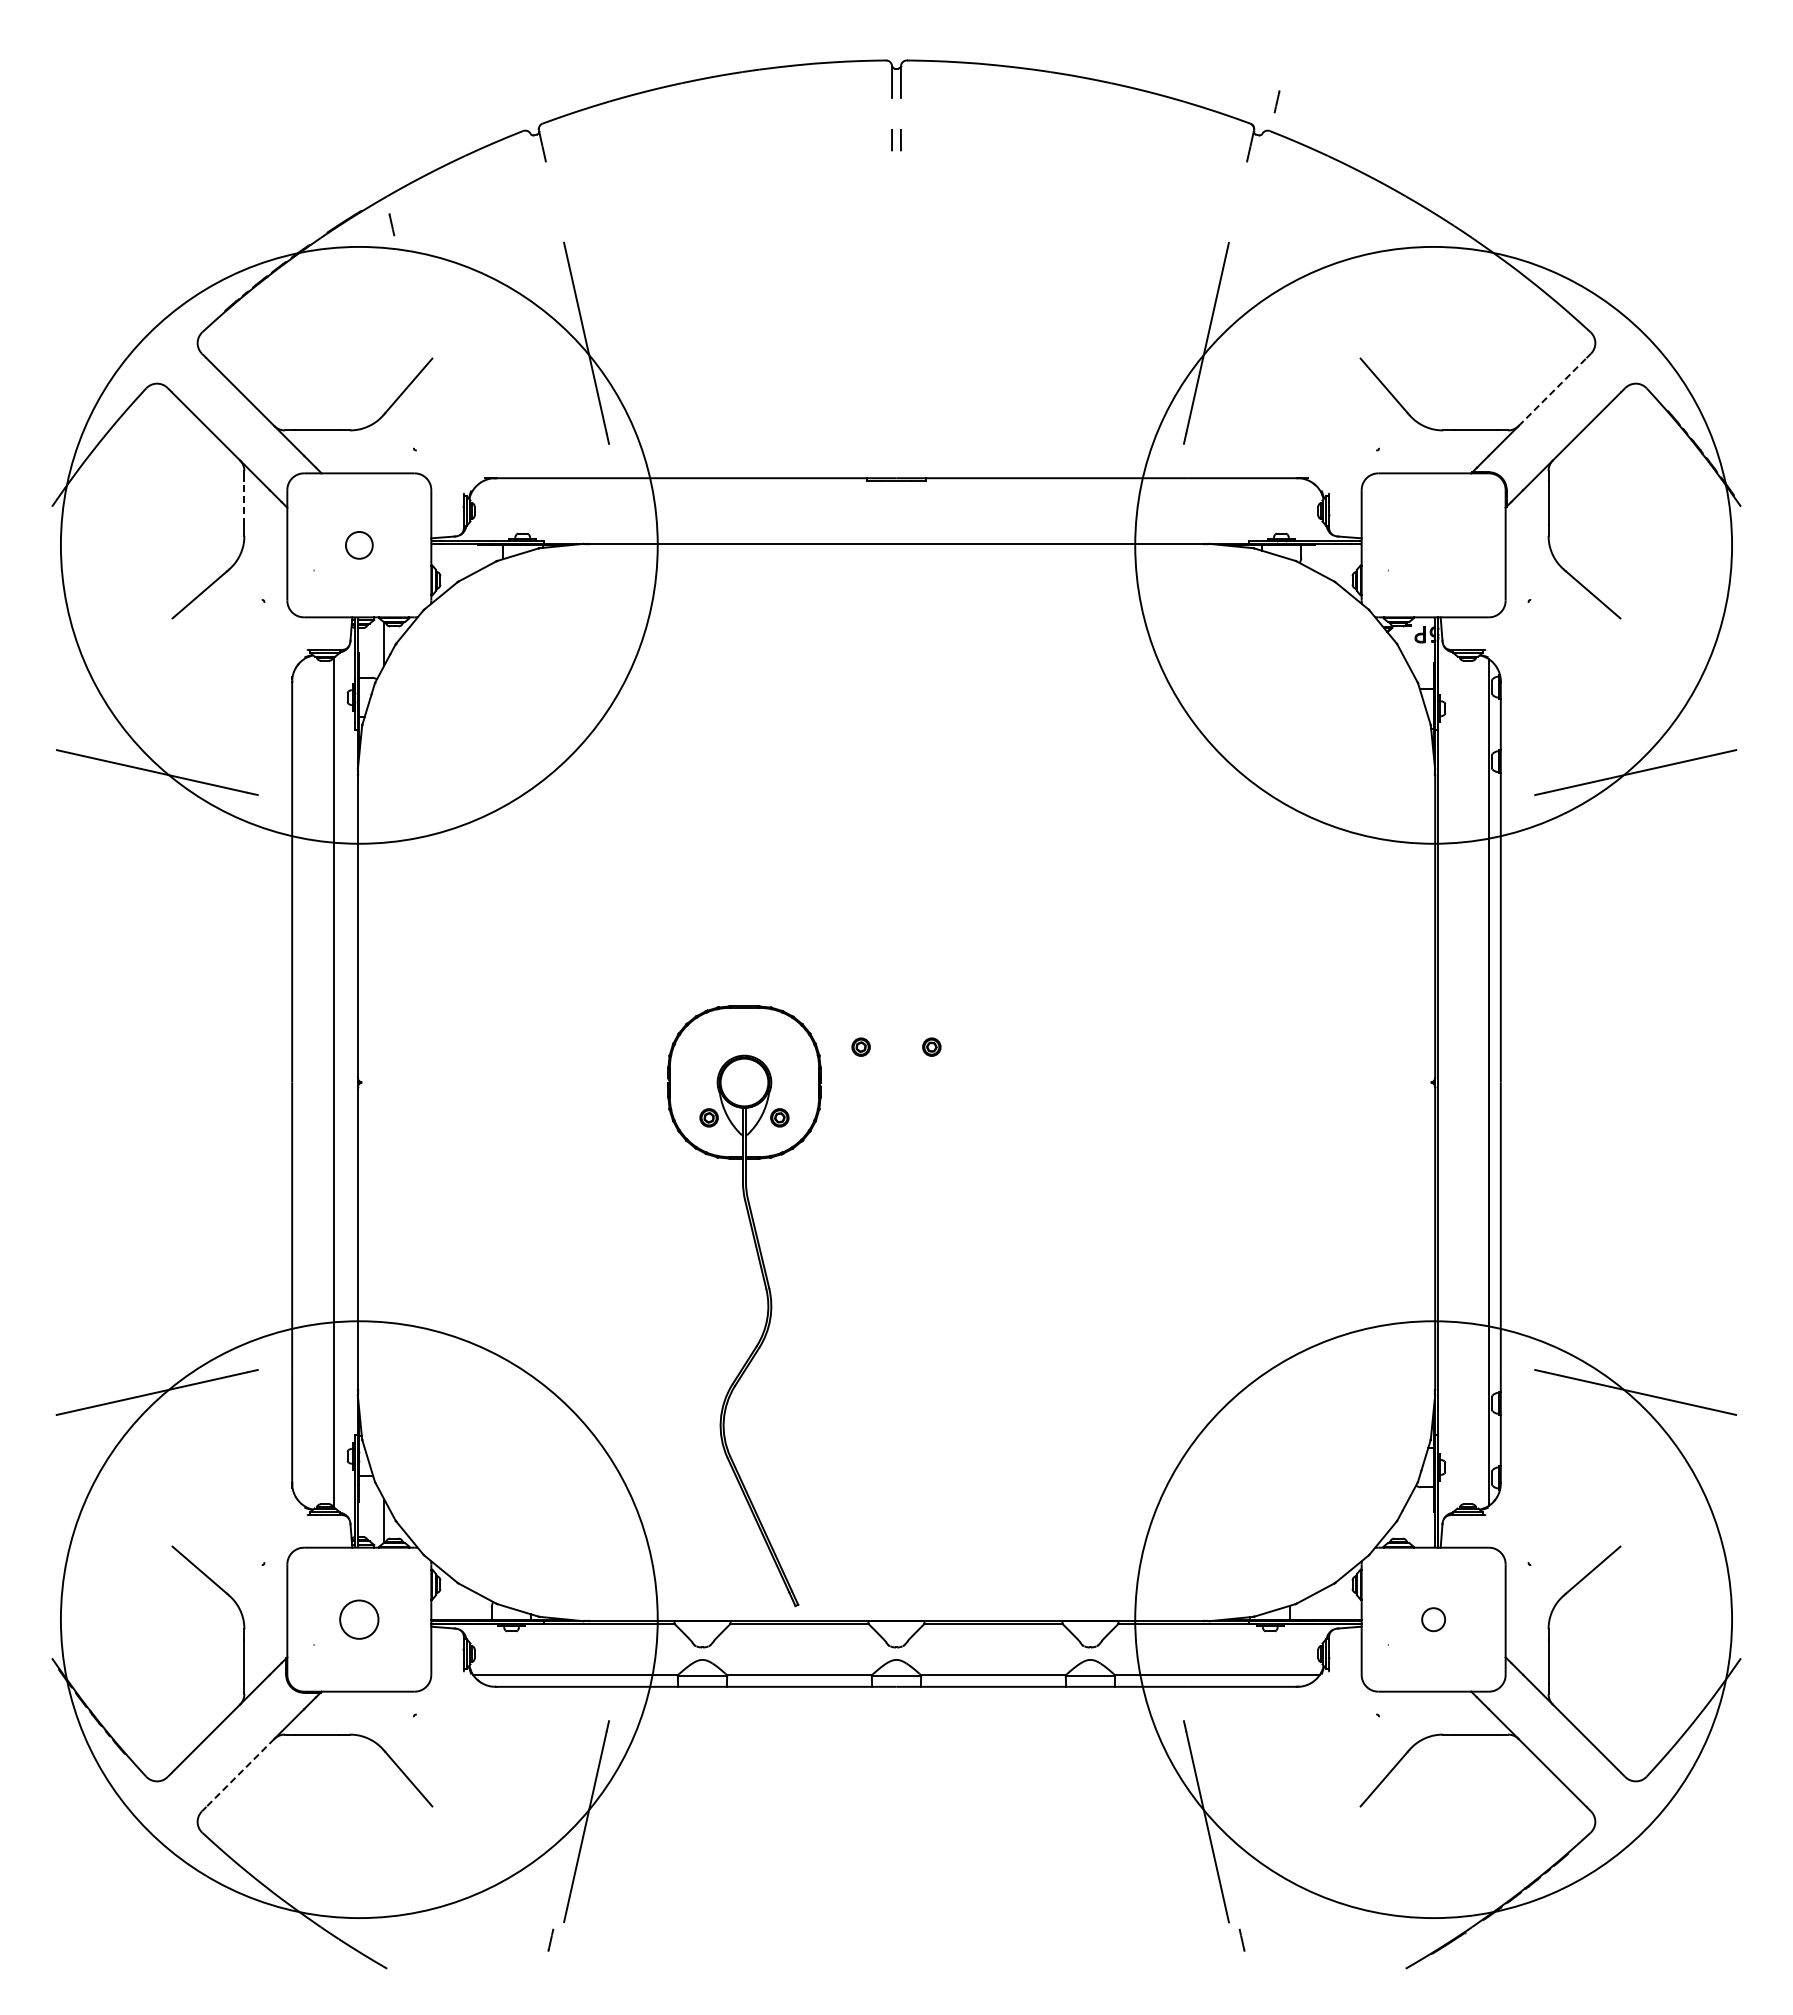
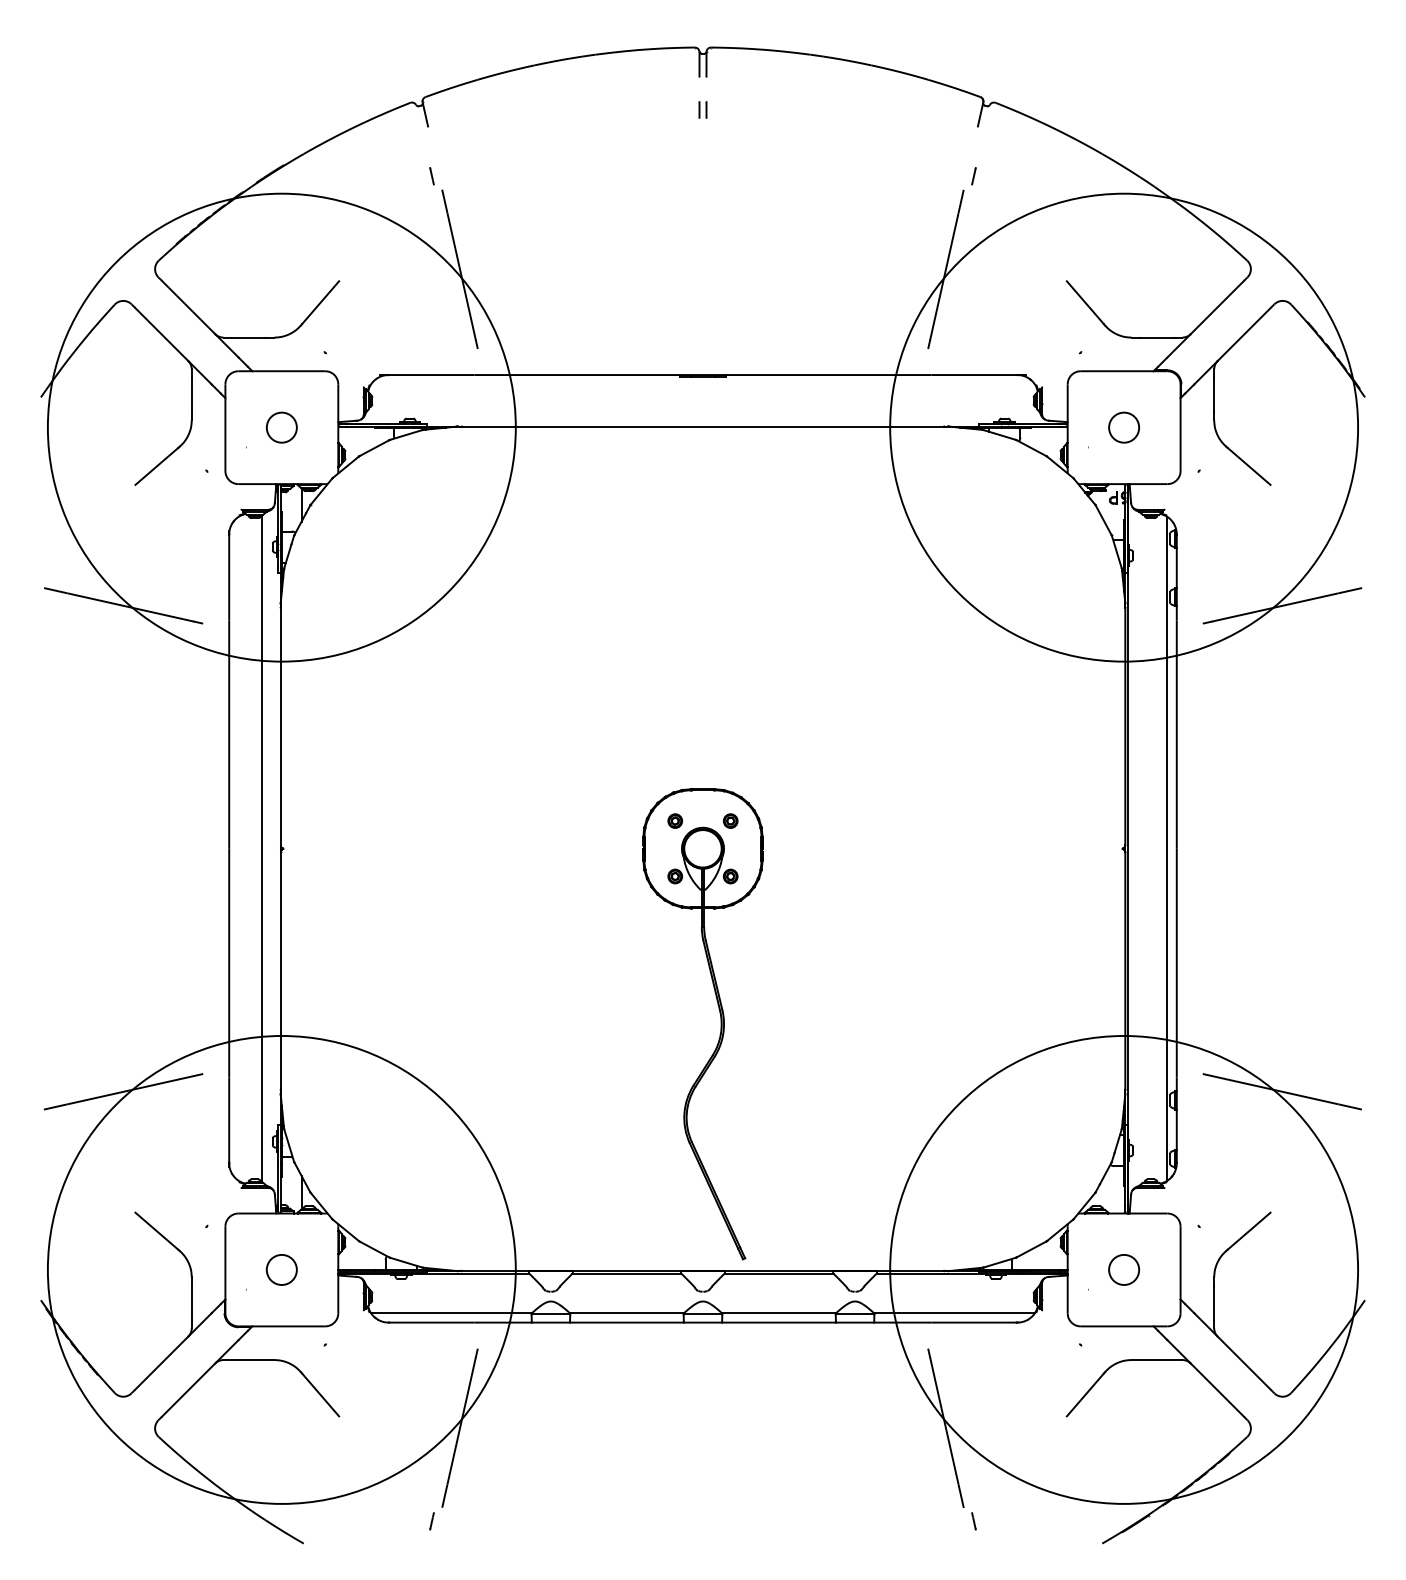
line: (1276, 101) -> (973, 176), moved
line: (391, 224) -> (431, 176), moved
line: (1552, 391) -> (1217, 307), dashed -> solid
line: (244, 502) -> (191, 394), dashed -> solid
circle: (359, 545) -> (281, 427), size x1.43
circle: (1433, 545) -> (1124, 427), added
part: (767, 1306) -> (721, 1024), moved
circle: (1433, 1619) -> (1124, 1269), size x1.67
line: (240, 1773) -> (188, 1390), dashed -> solid

